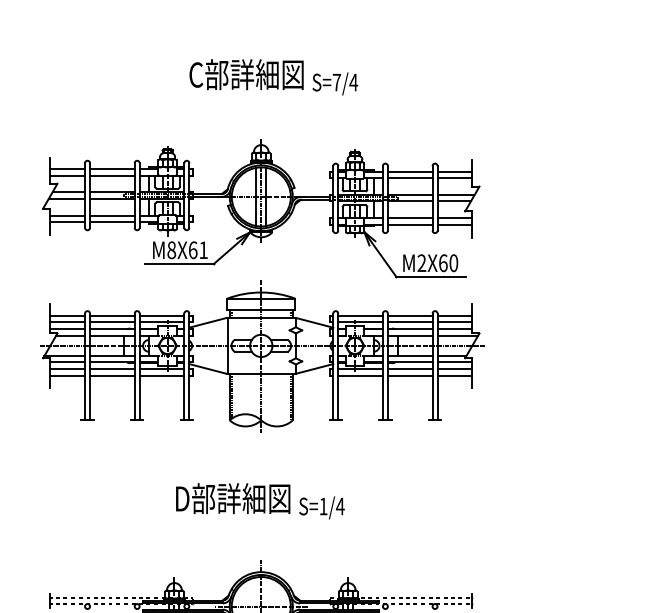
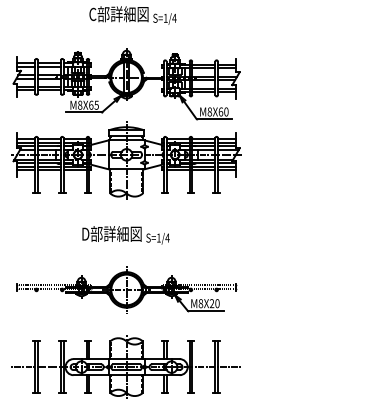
text: (336, 80) -> (165, 17), S=7/4 -> S=1/4
text: (203, 248) -> (96, 104), M8X61 -> M8X65
text: (421, 262) -> (209, 111), M2X60 -> M8X60

